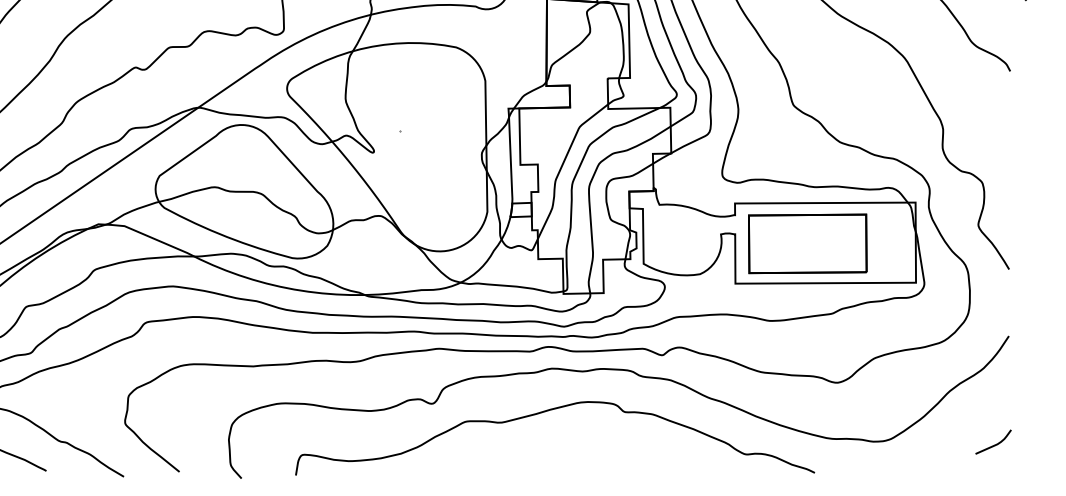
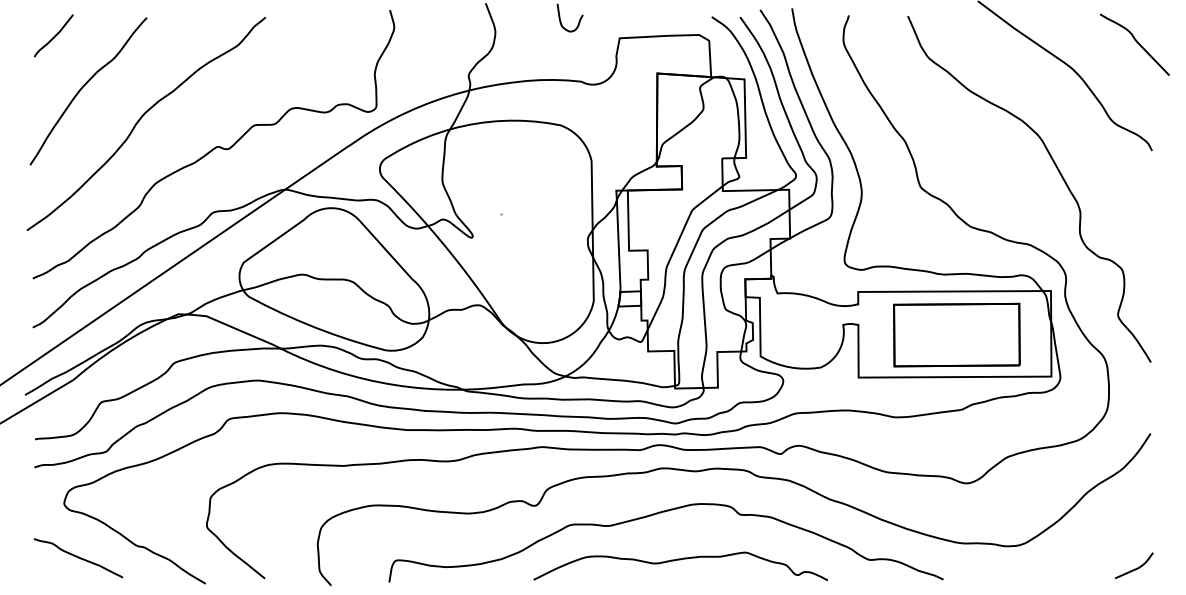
part: (807, 243) -> (956, 334), moved
curve: (993, 444) -> (1134, 568), moved
curve: (568, 454) -> (680, 560), added

